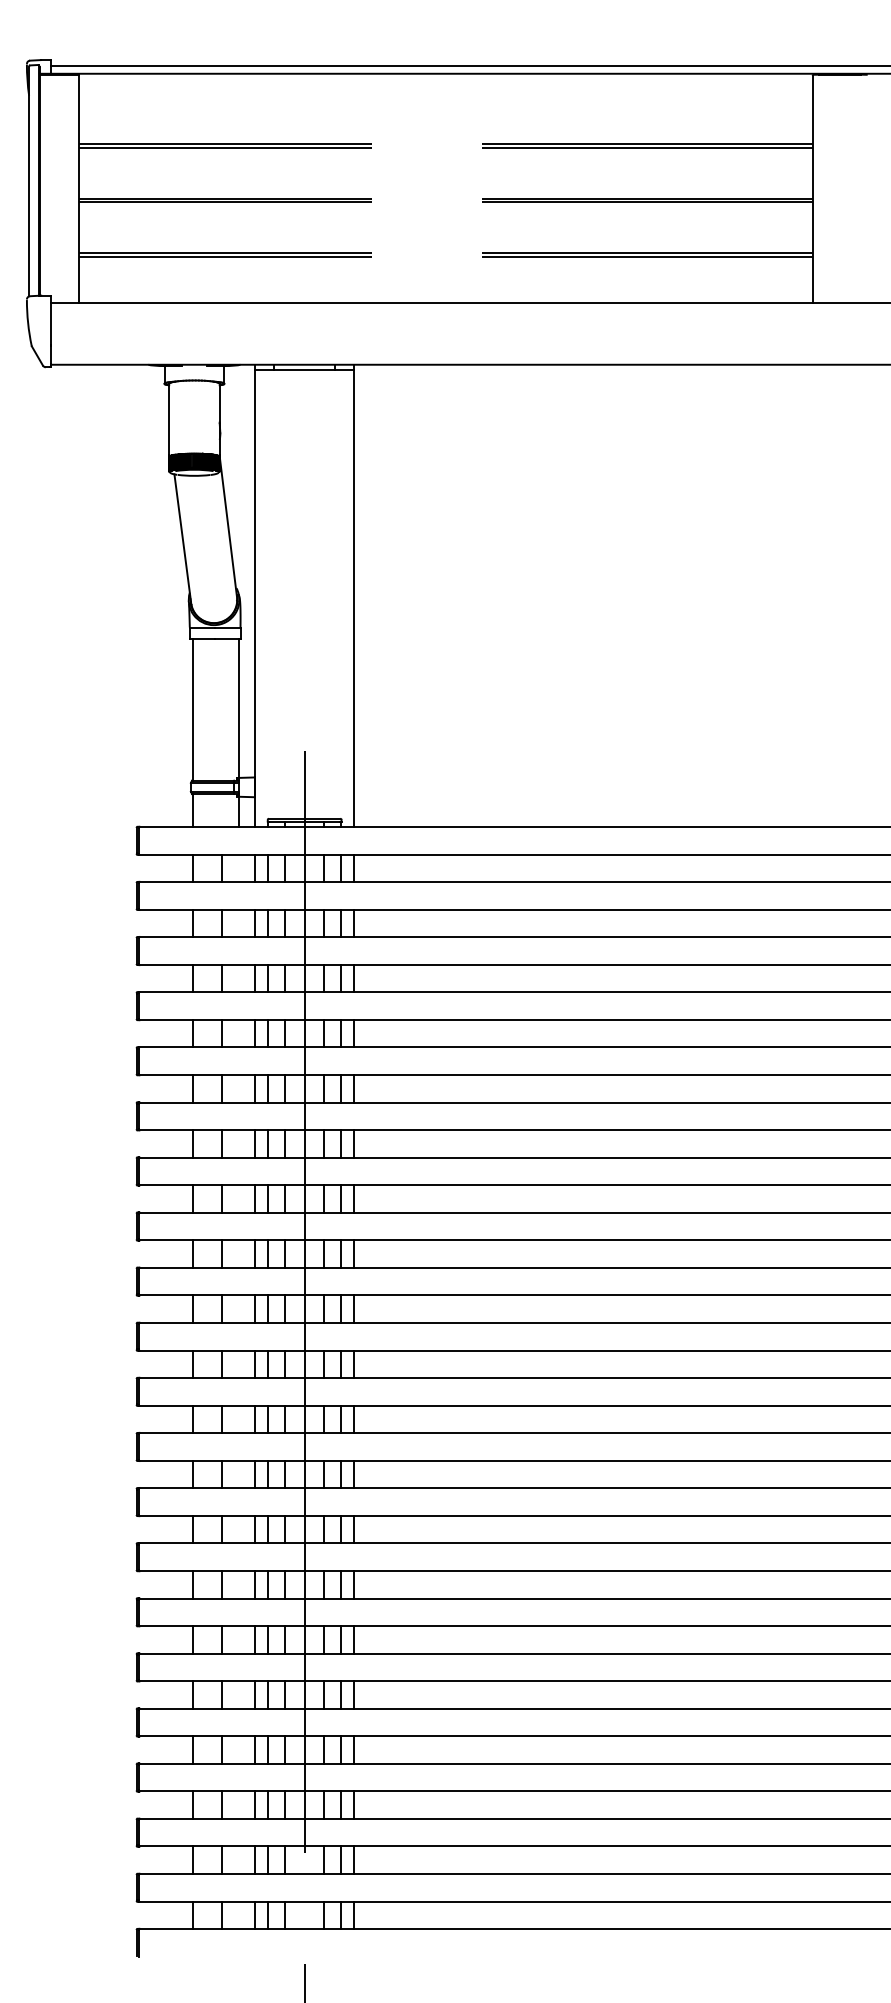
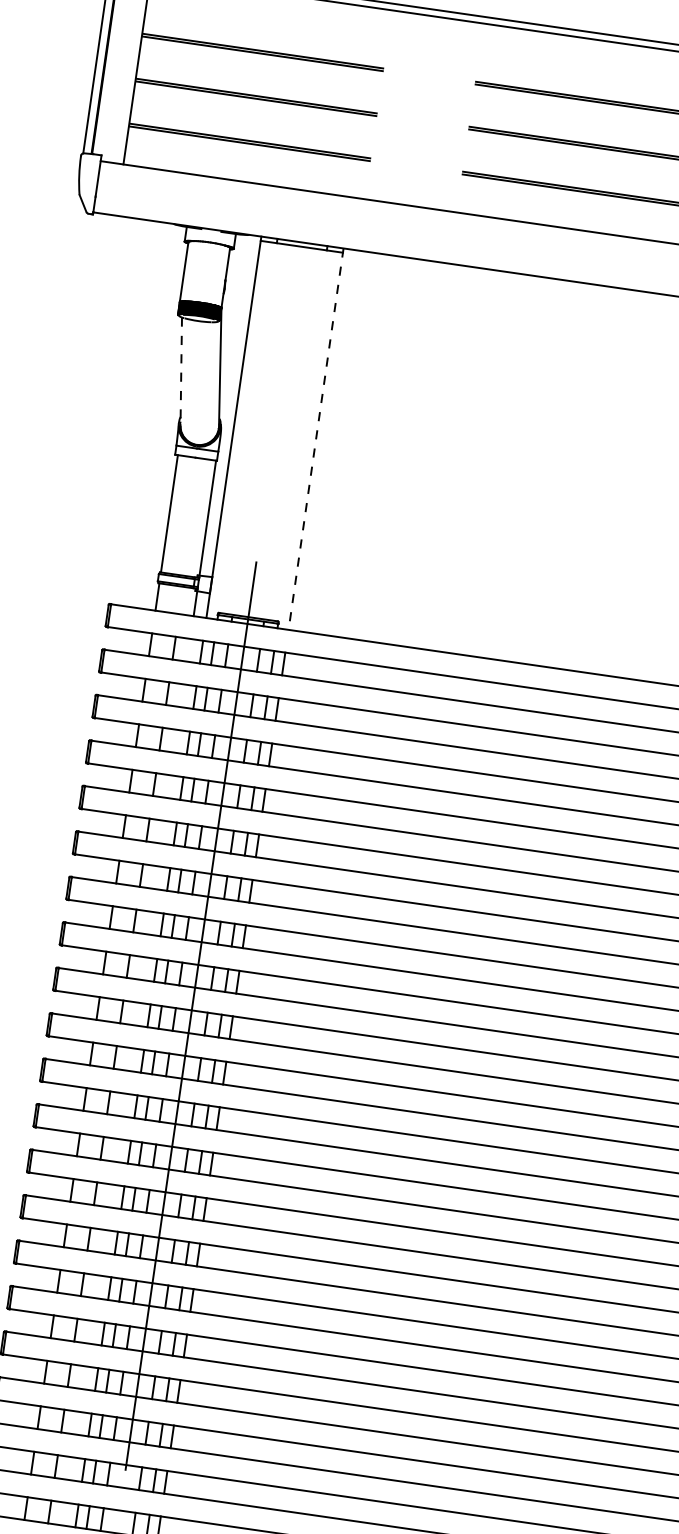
line: (182, 538) -> (181, 371), solid -> dashed
line: (354, 596) -> (316, 439), solid -> dashed

